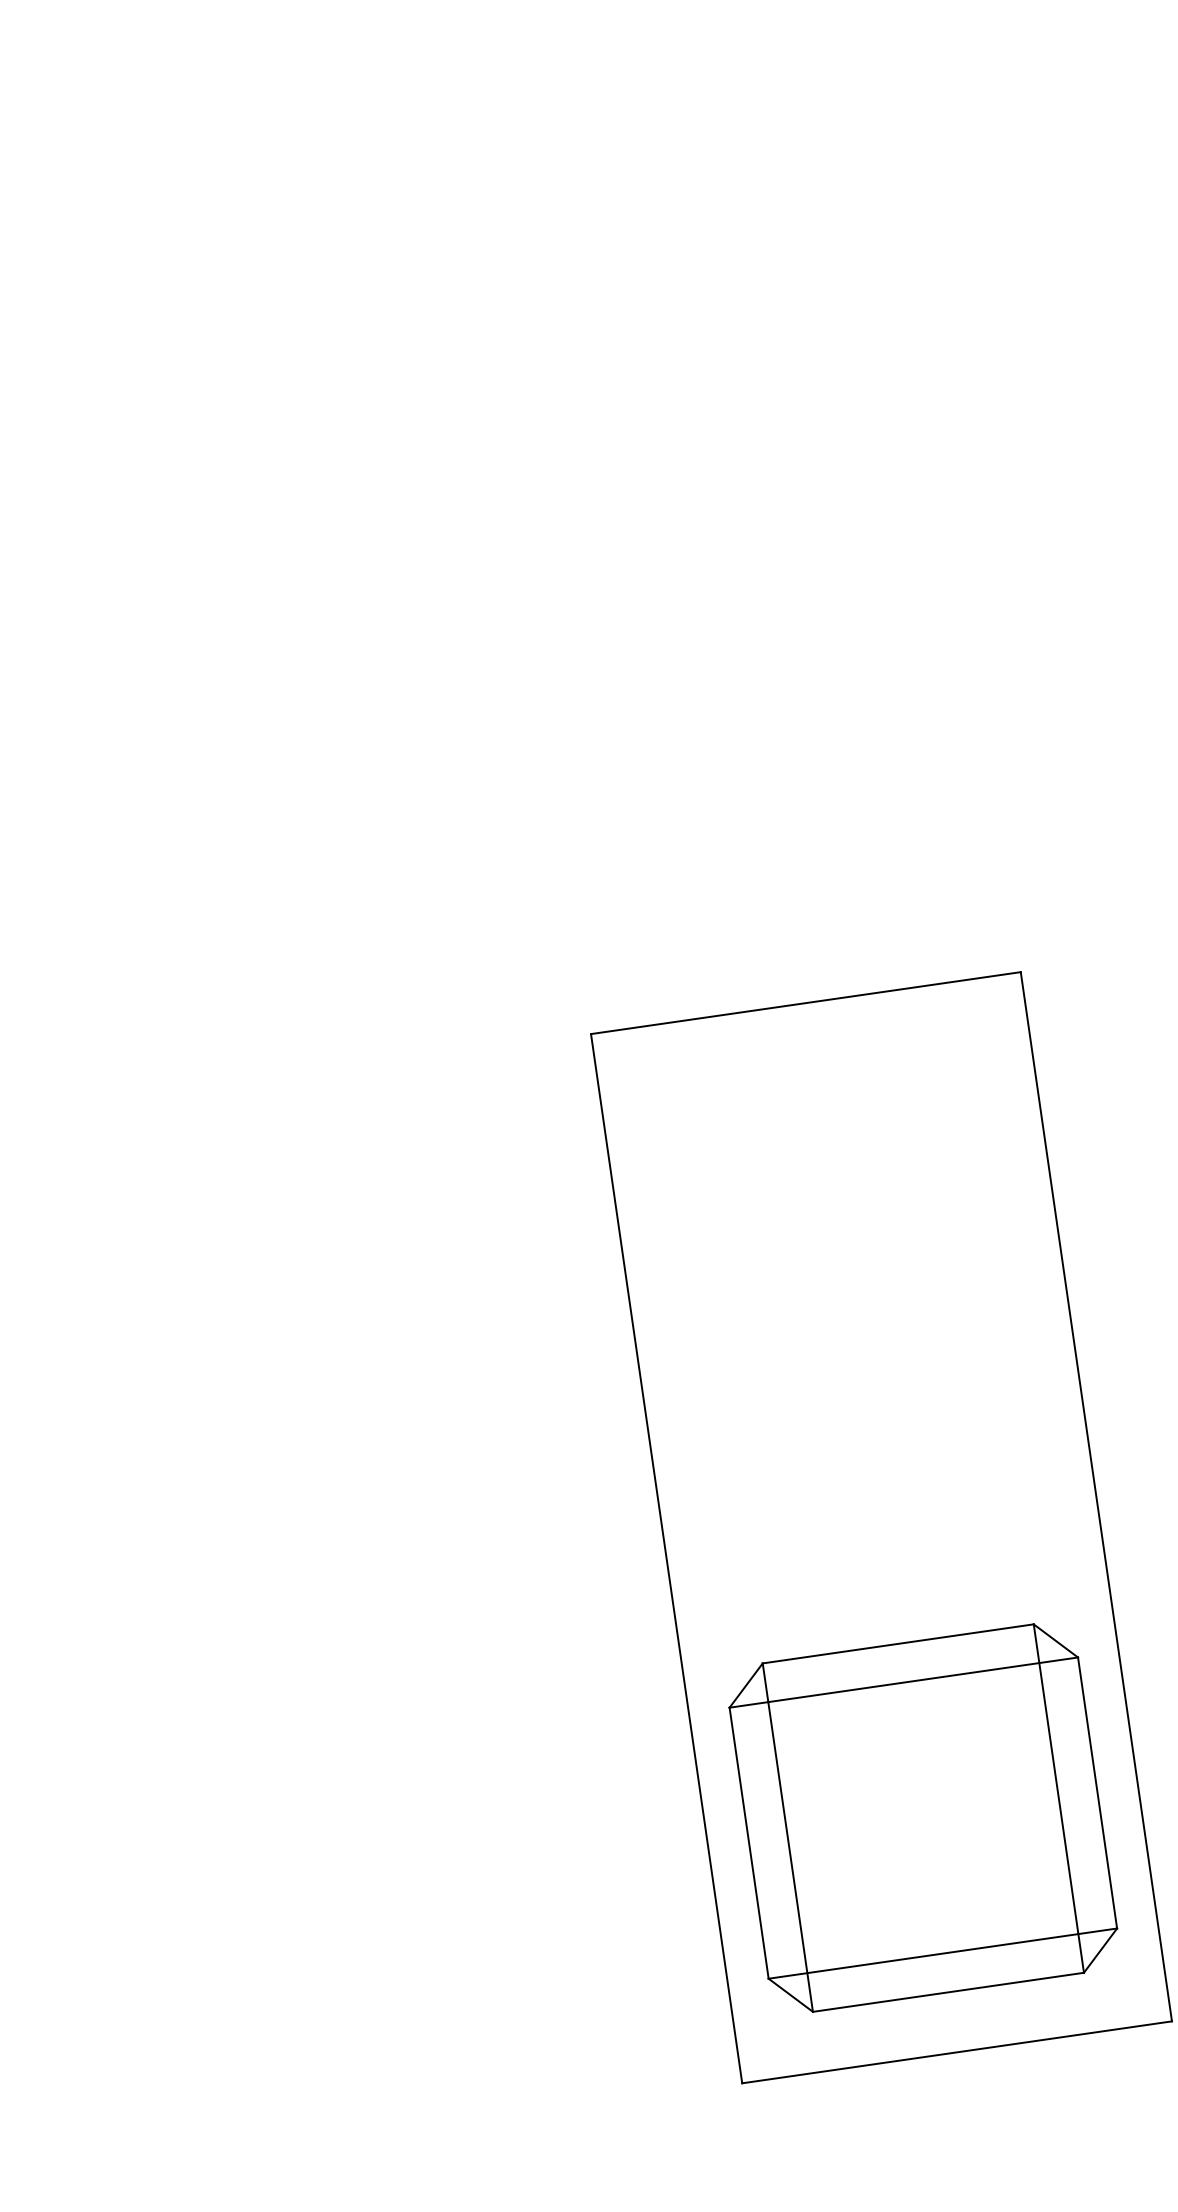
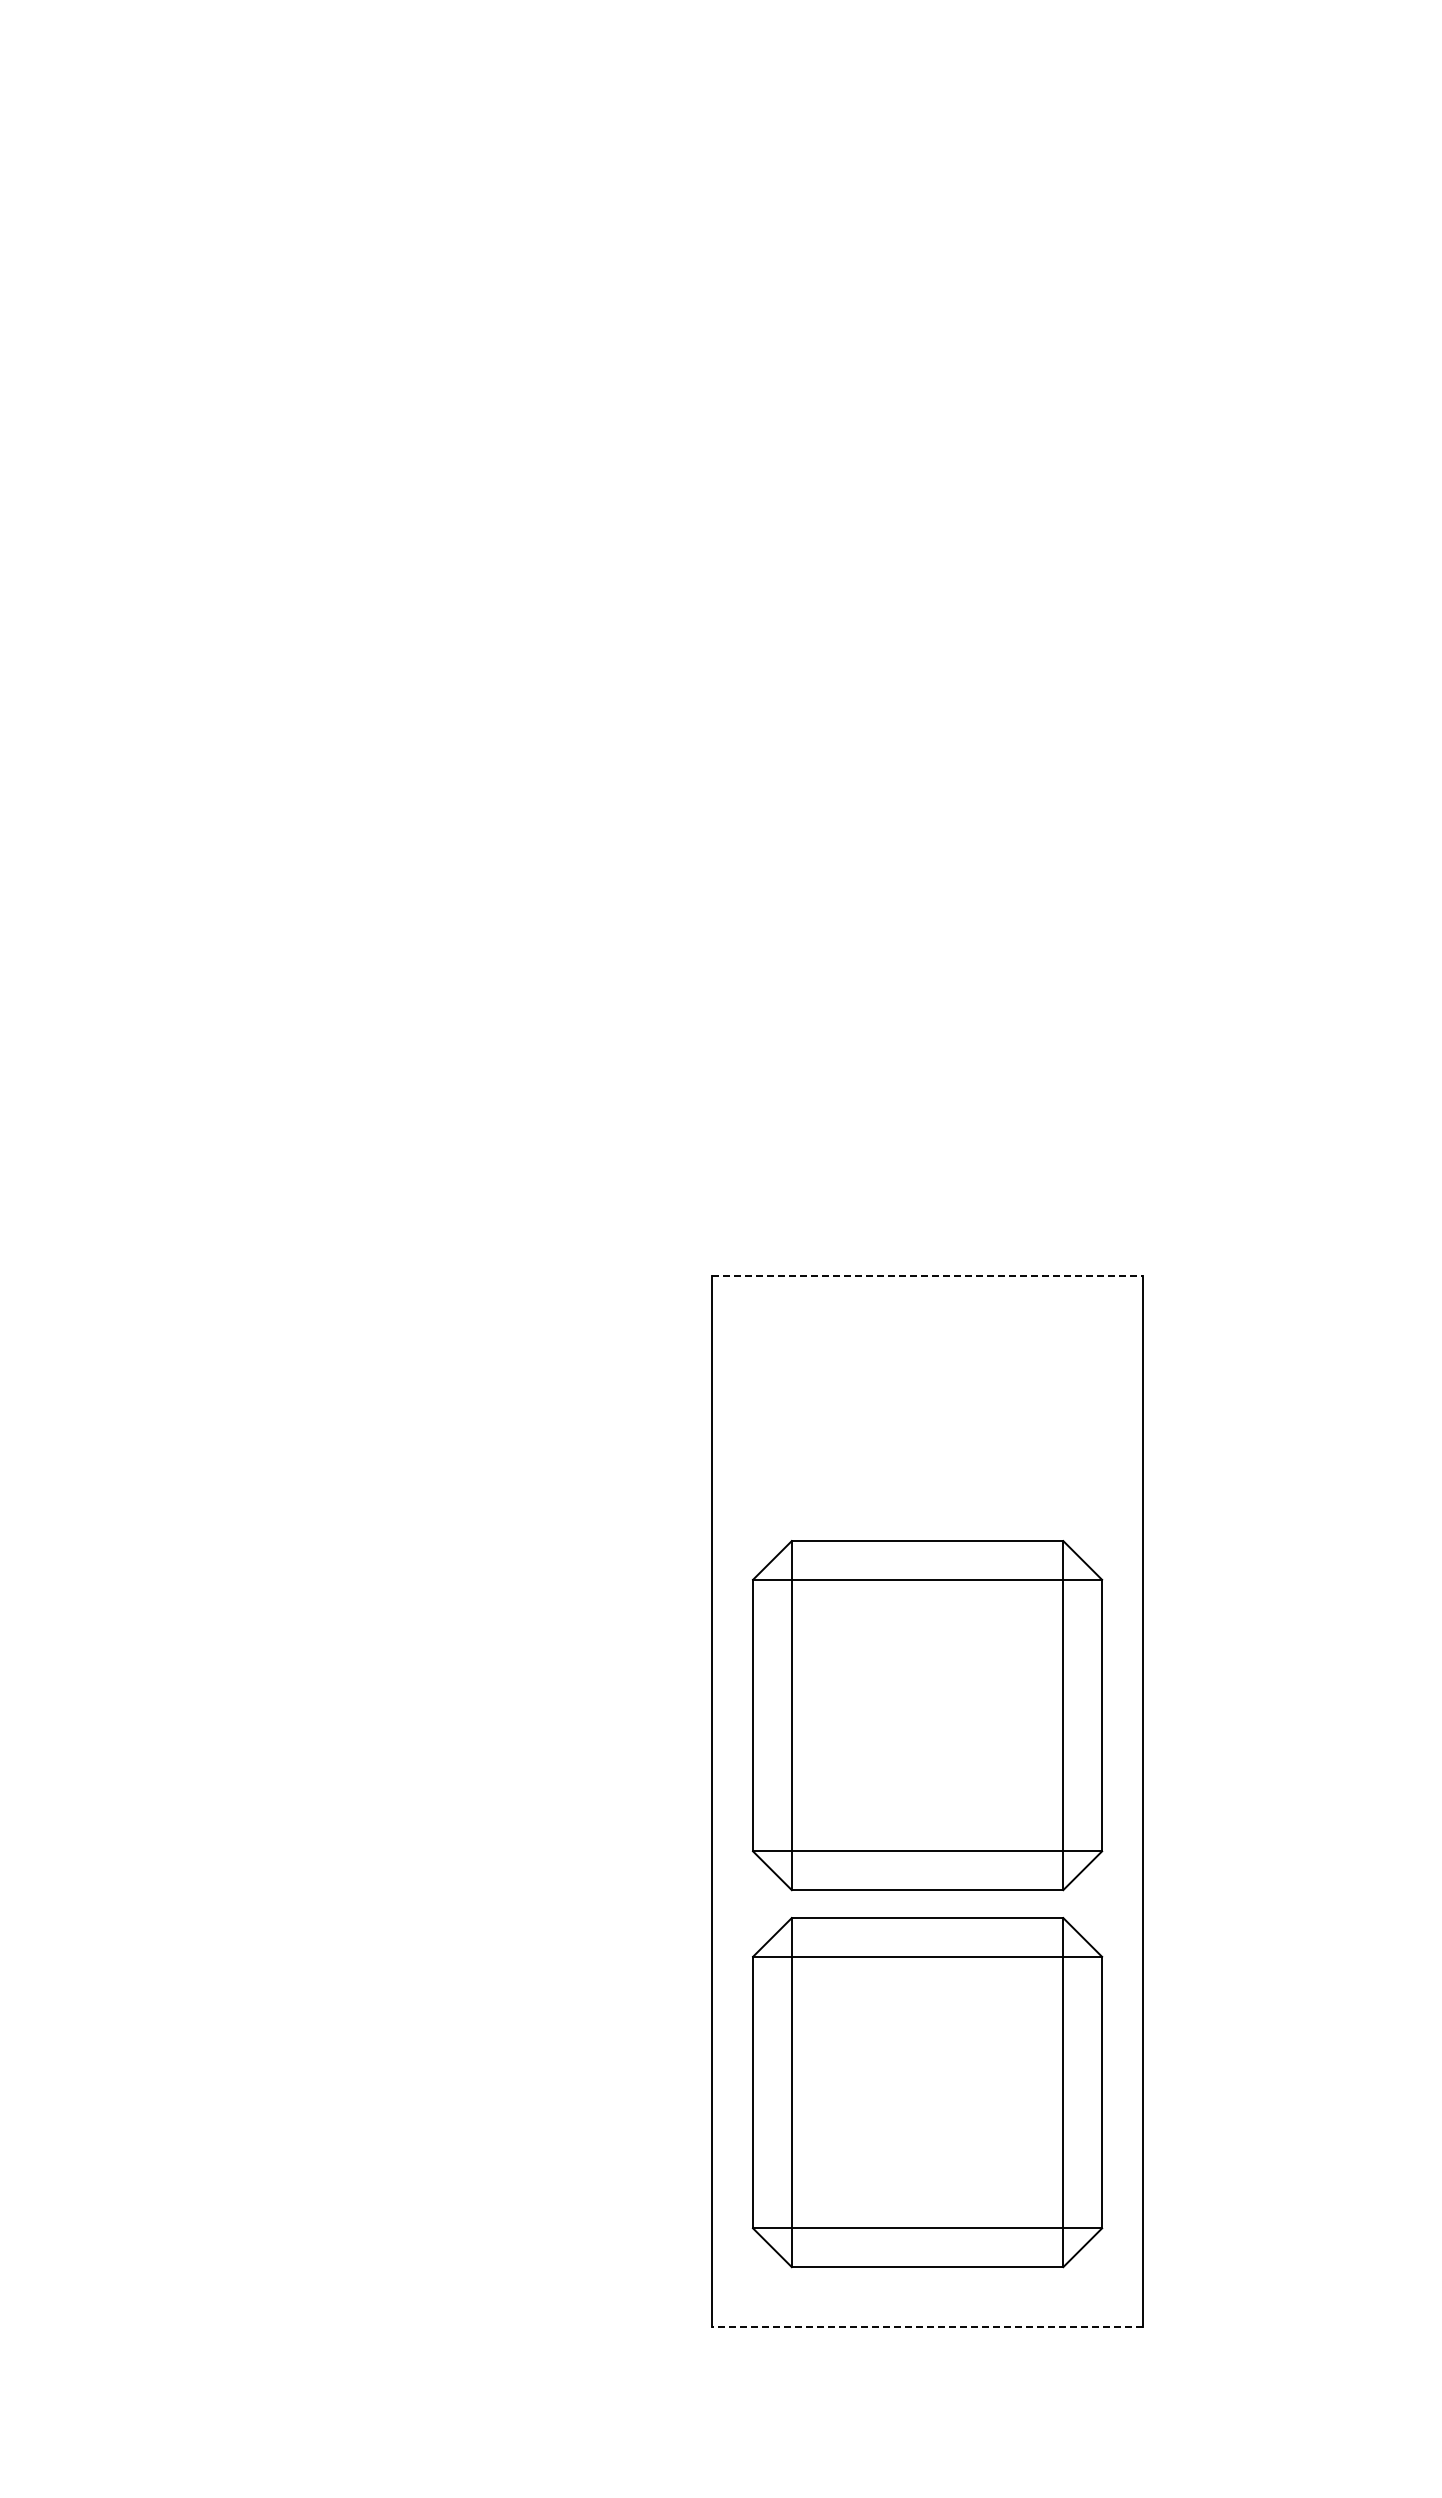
line: (806, 1003) -> (928, 1276), solid -> dashed
part: (869, 1441) -> (927, 1715), added
line: (957, 2052) -> (927, 2327), solid -> dashed

